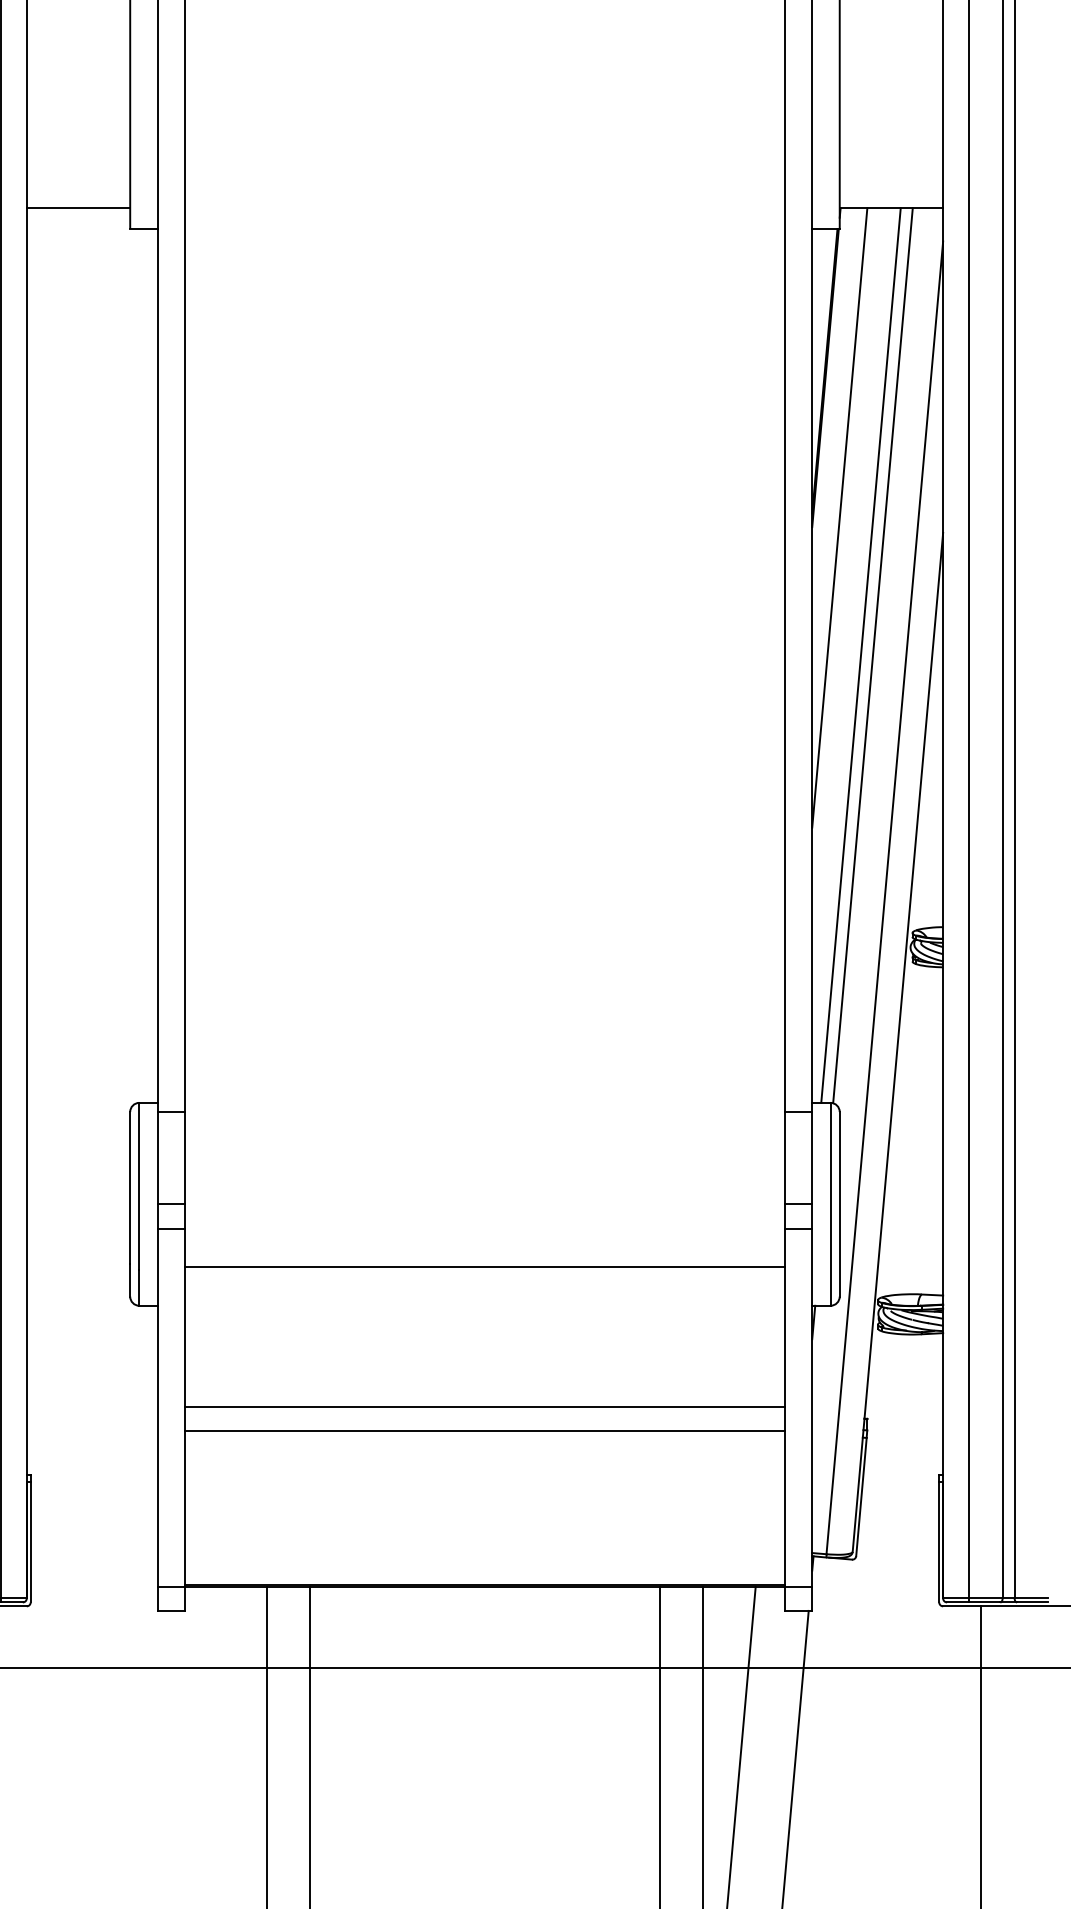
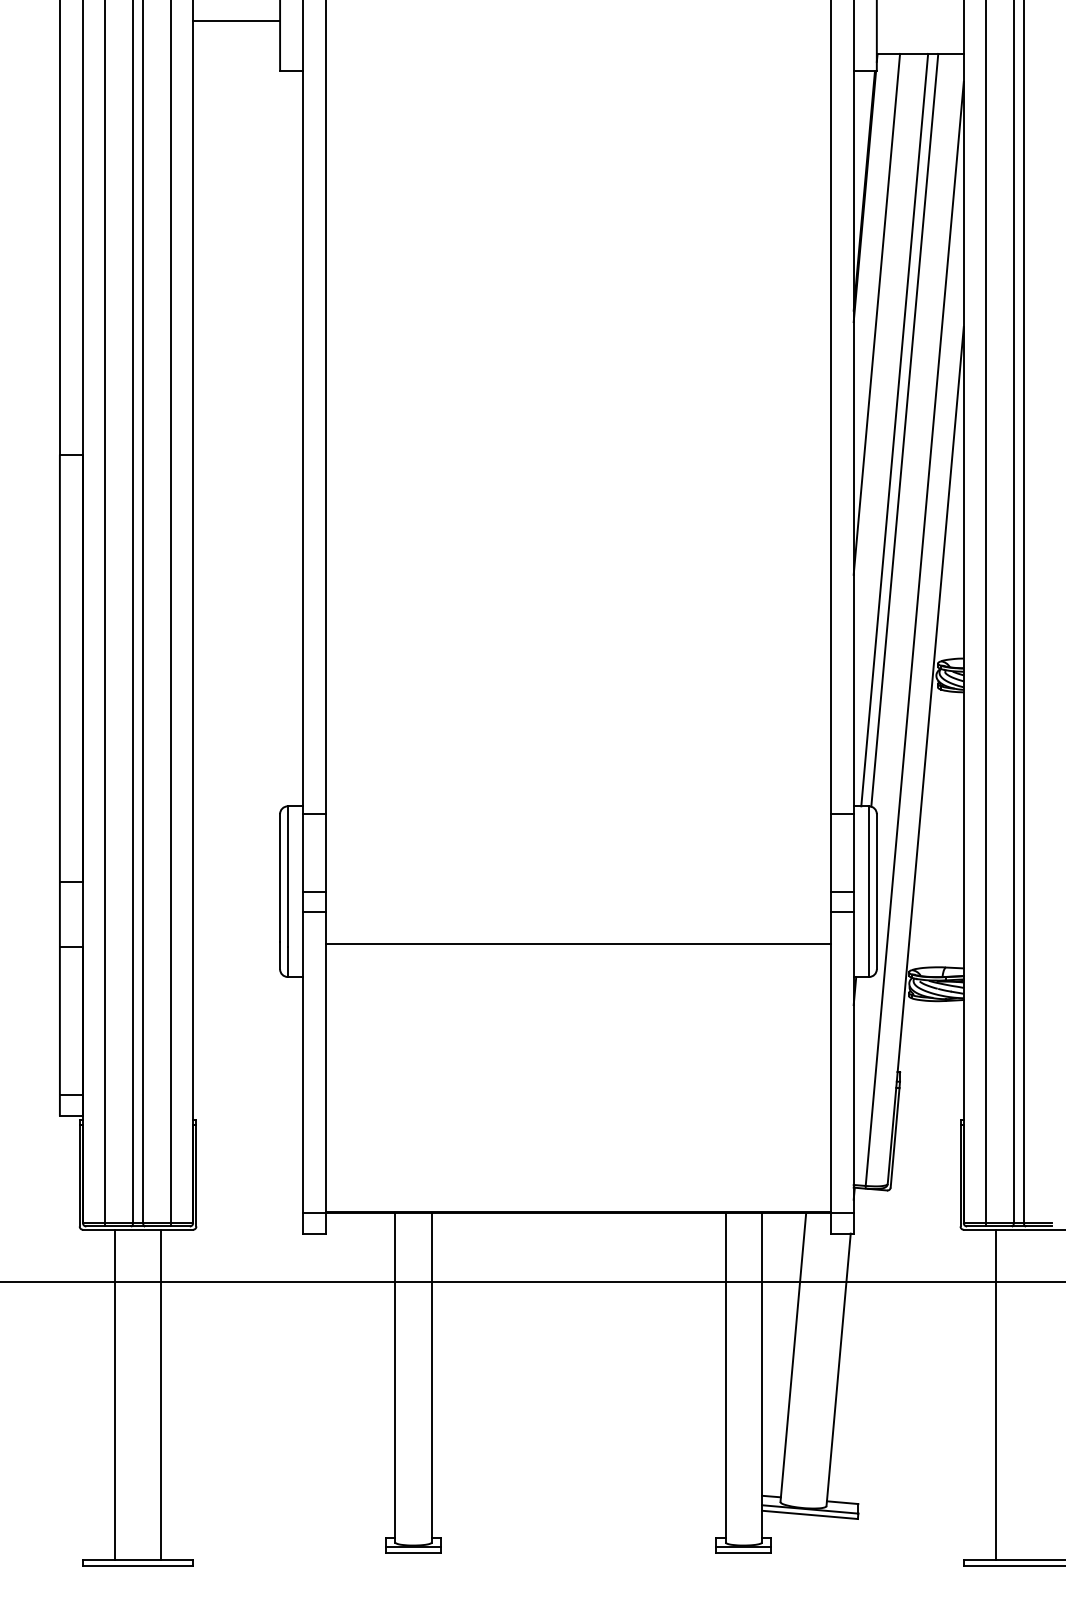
line: (78, 207) -> (236, 20), moved
line: (485, 1407) -> (578, 1062), removed
line: (485, 1431) -> (578, 1082), removed

